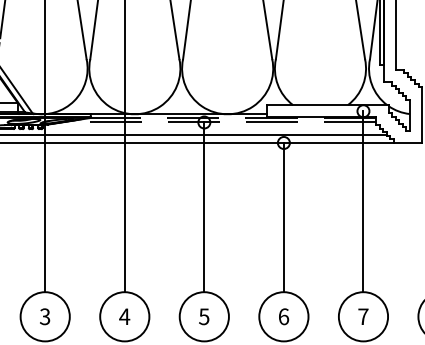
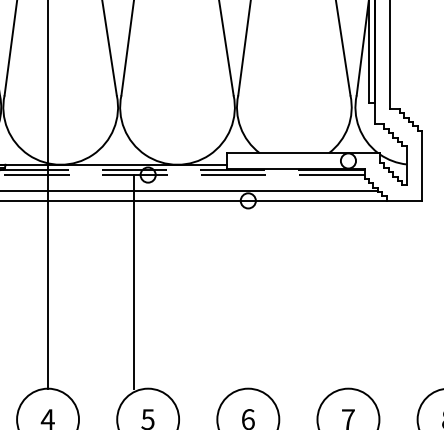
line: (363, 201) -> (348, 274), removed
line: (204, 207) -> (134, 282), moved
line: (283, 217) -> (247, 294), removed

